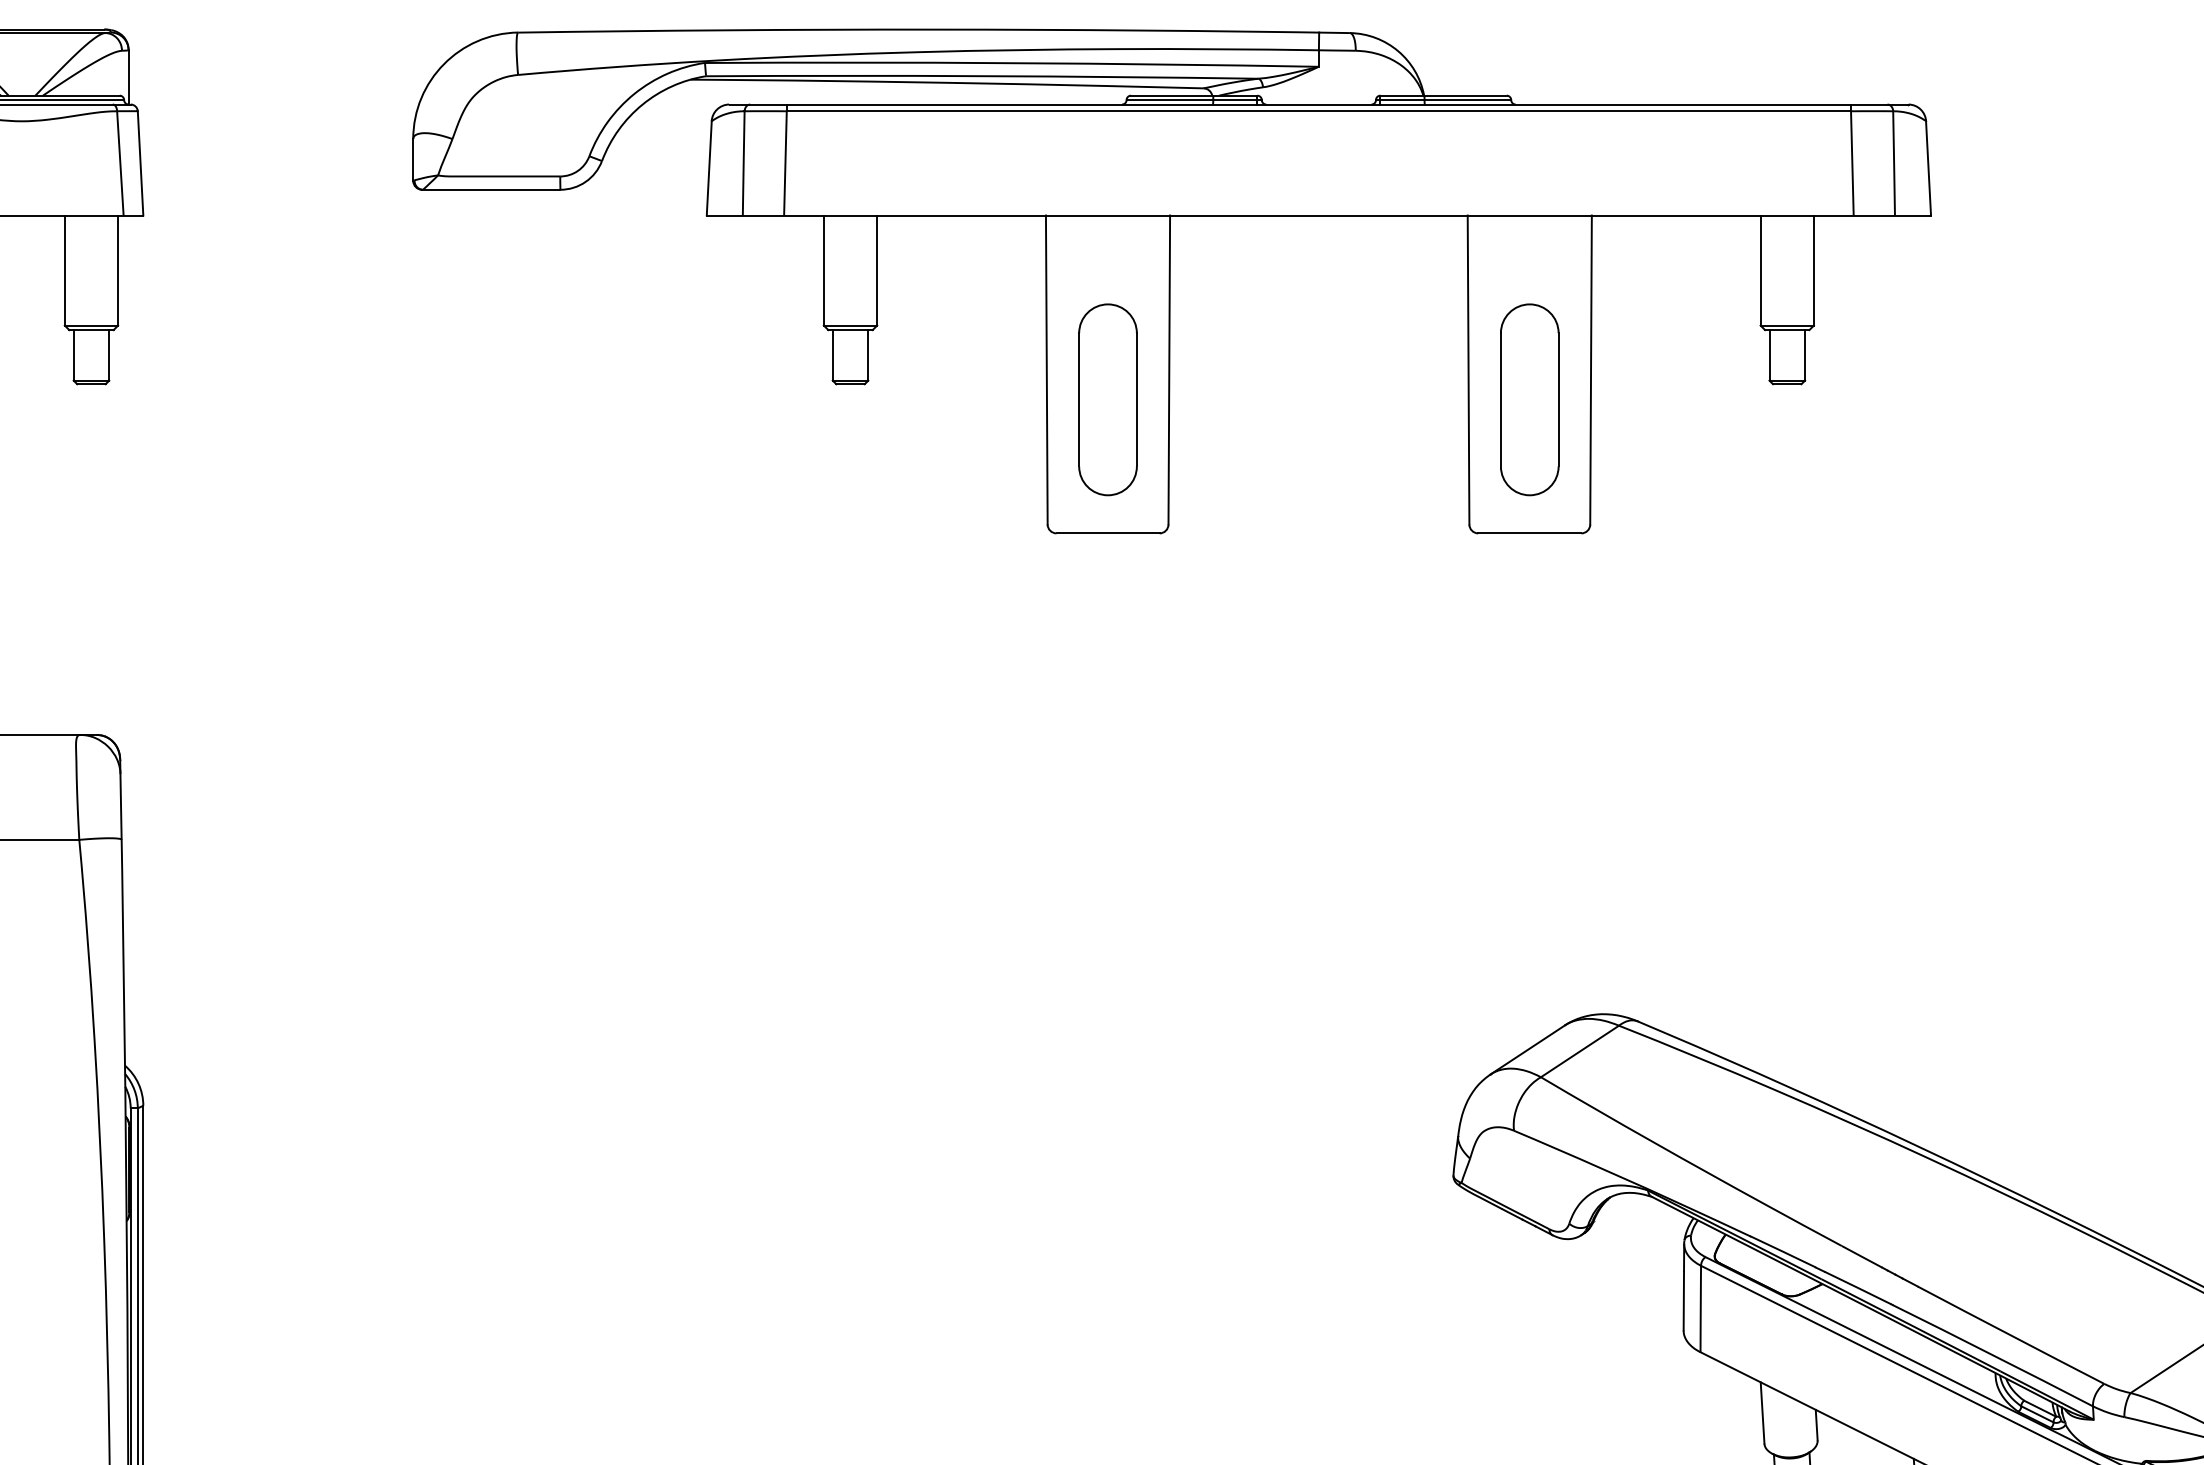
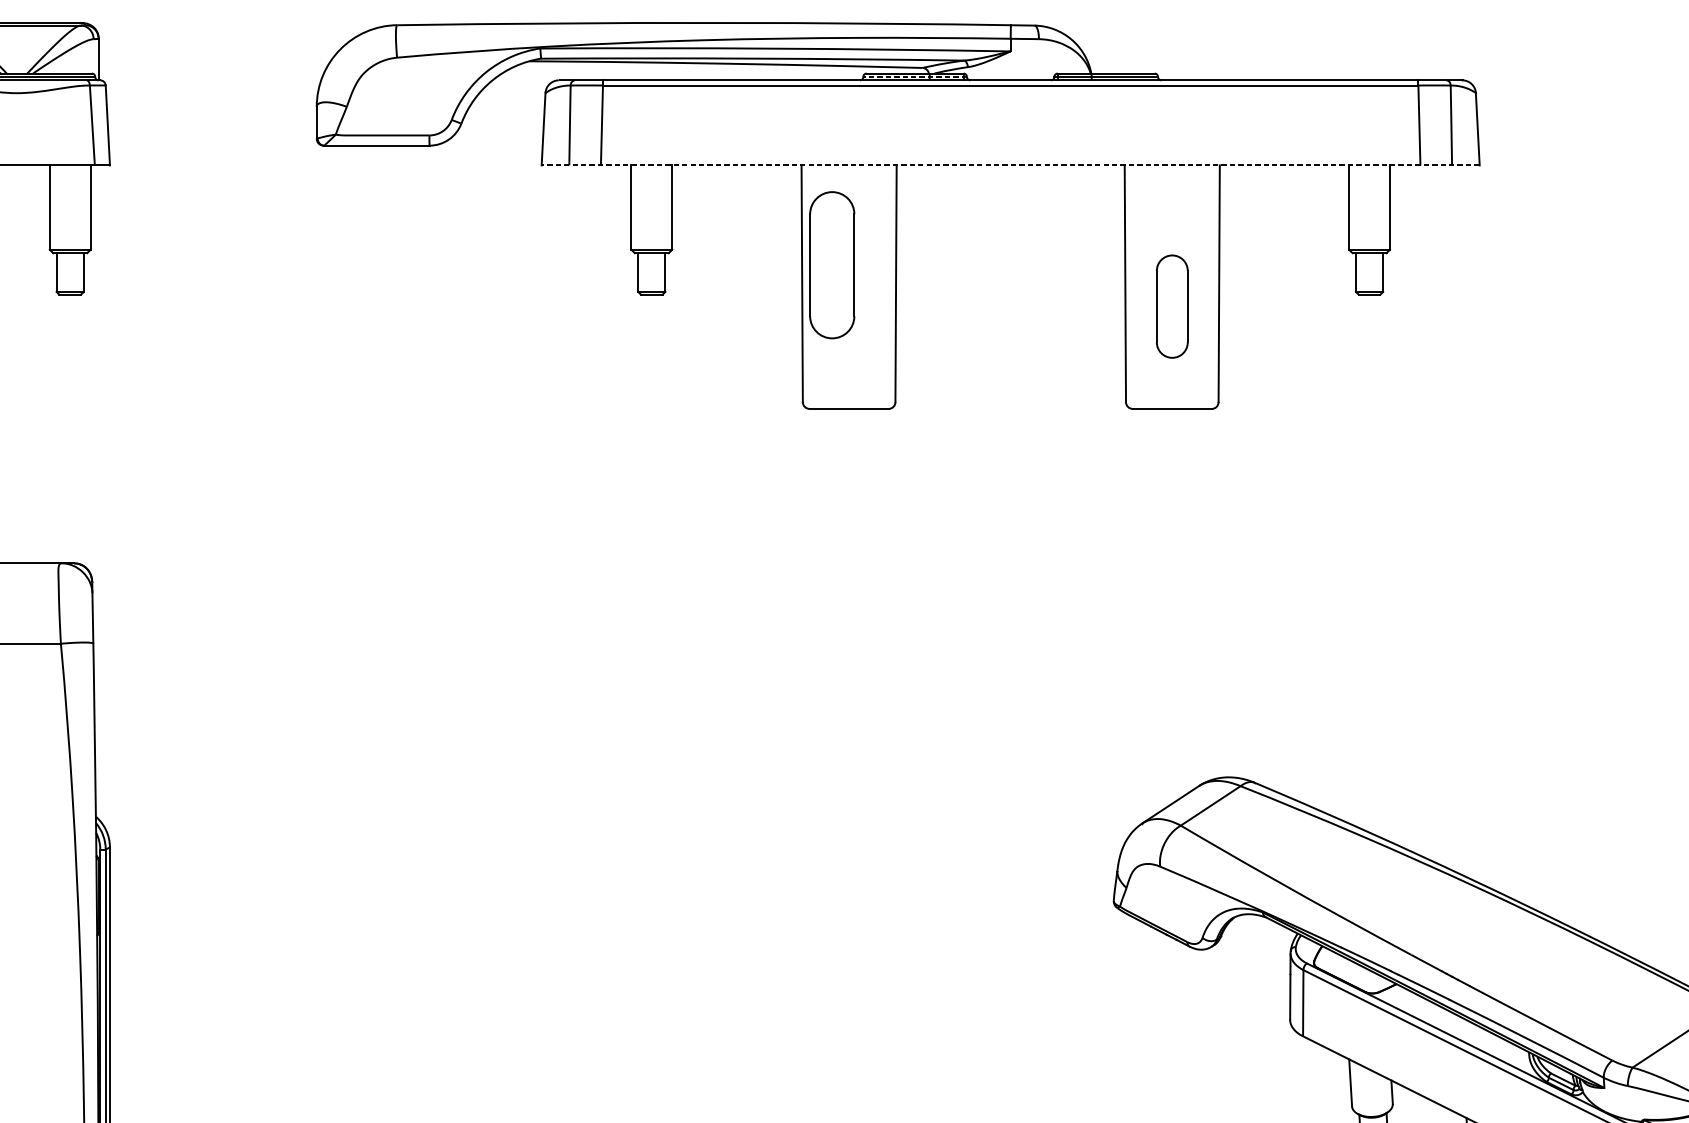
line: (1194, 100) -> (915, 77), solid -> dashed
line: (1318, 215) -> (1010, 165), solid -> dashed
part: (1107, 399) -> (831, 264), moved
part: (1529, 399) -> (1172, 306), size x0.7

